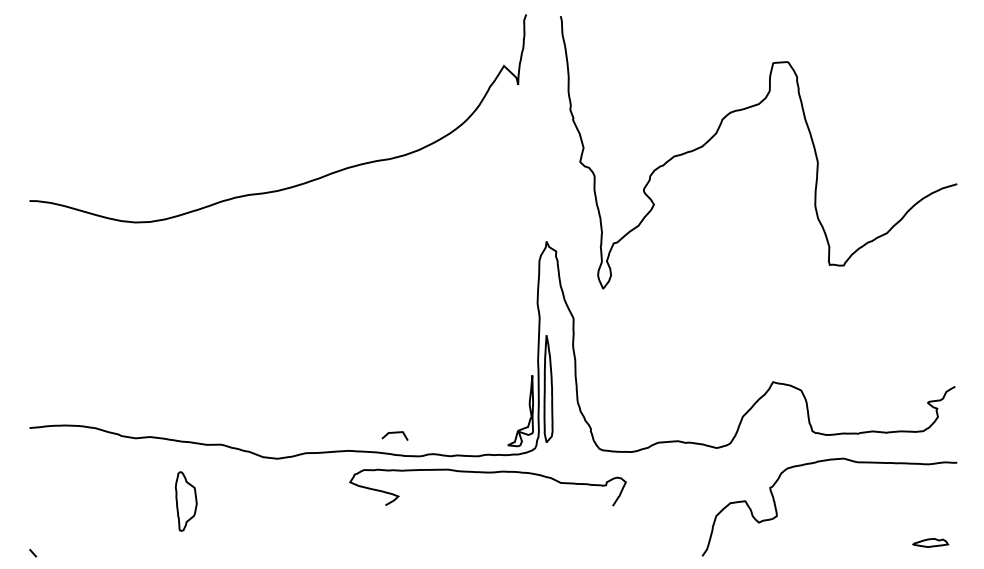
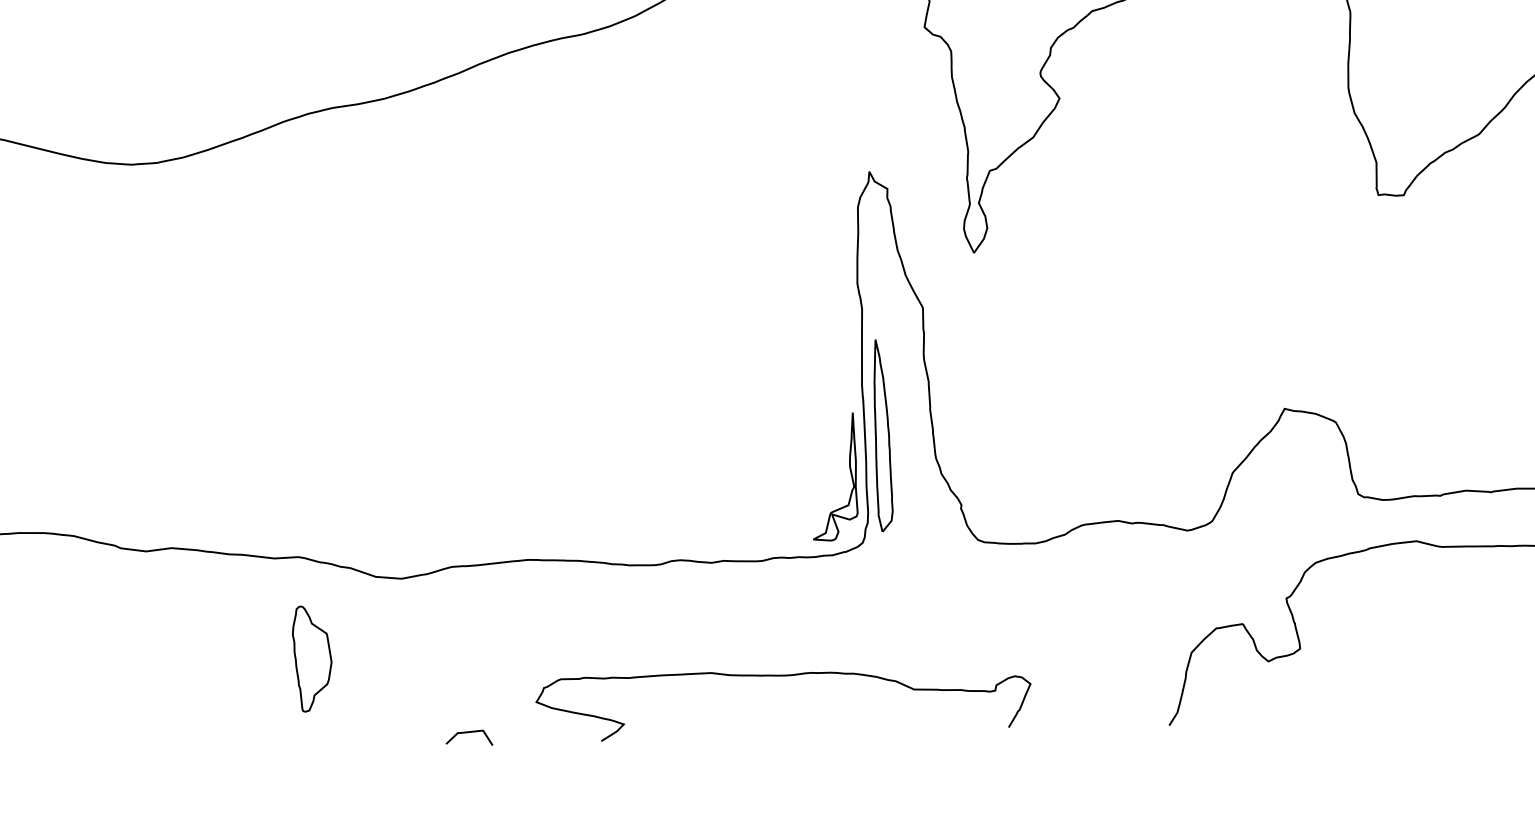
curve: (394, 433) -> (468, 733), moved
curve: (487, 473) -> (781, 677), moved
part: (185, 501) -> (311, 658), moved

